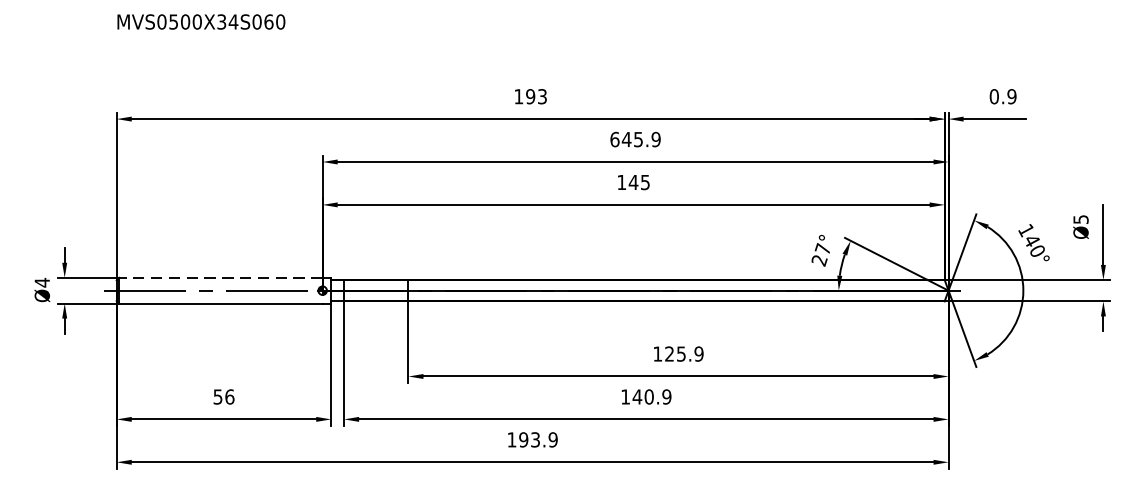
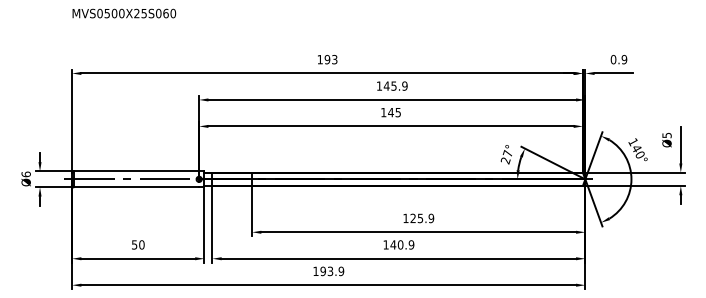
text: (227, 21) -> (140, 13), MVS0500X34S060 -> MVS0500X25S060
text: (614, 138) -> (379, 85), 645.9 -> 145.9
line: (221, 277) -> (136, 171), dashed -> solid
text: (41, 282) -> (25, 174), Ø4 -> Ø6
text: (229, 396) -> (141, 244), 56 -> 50

